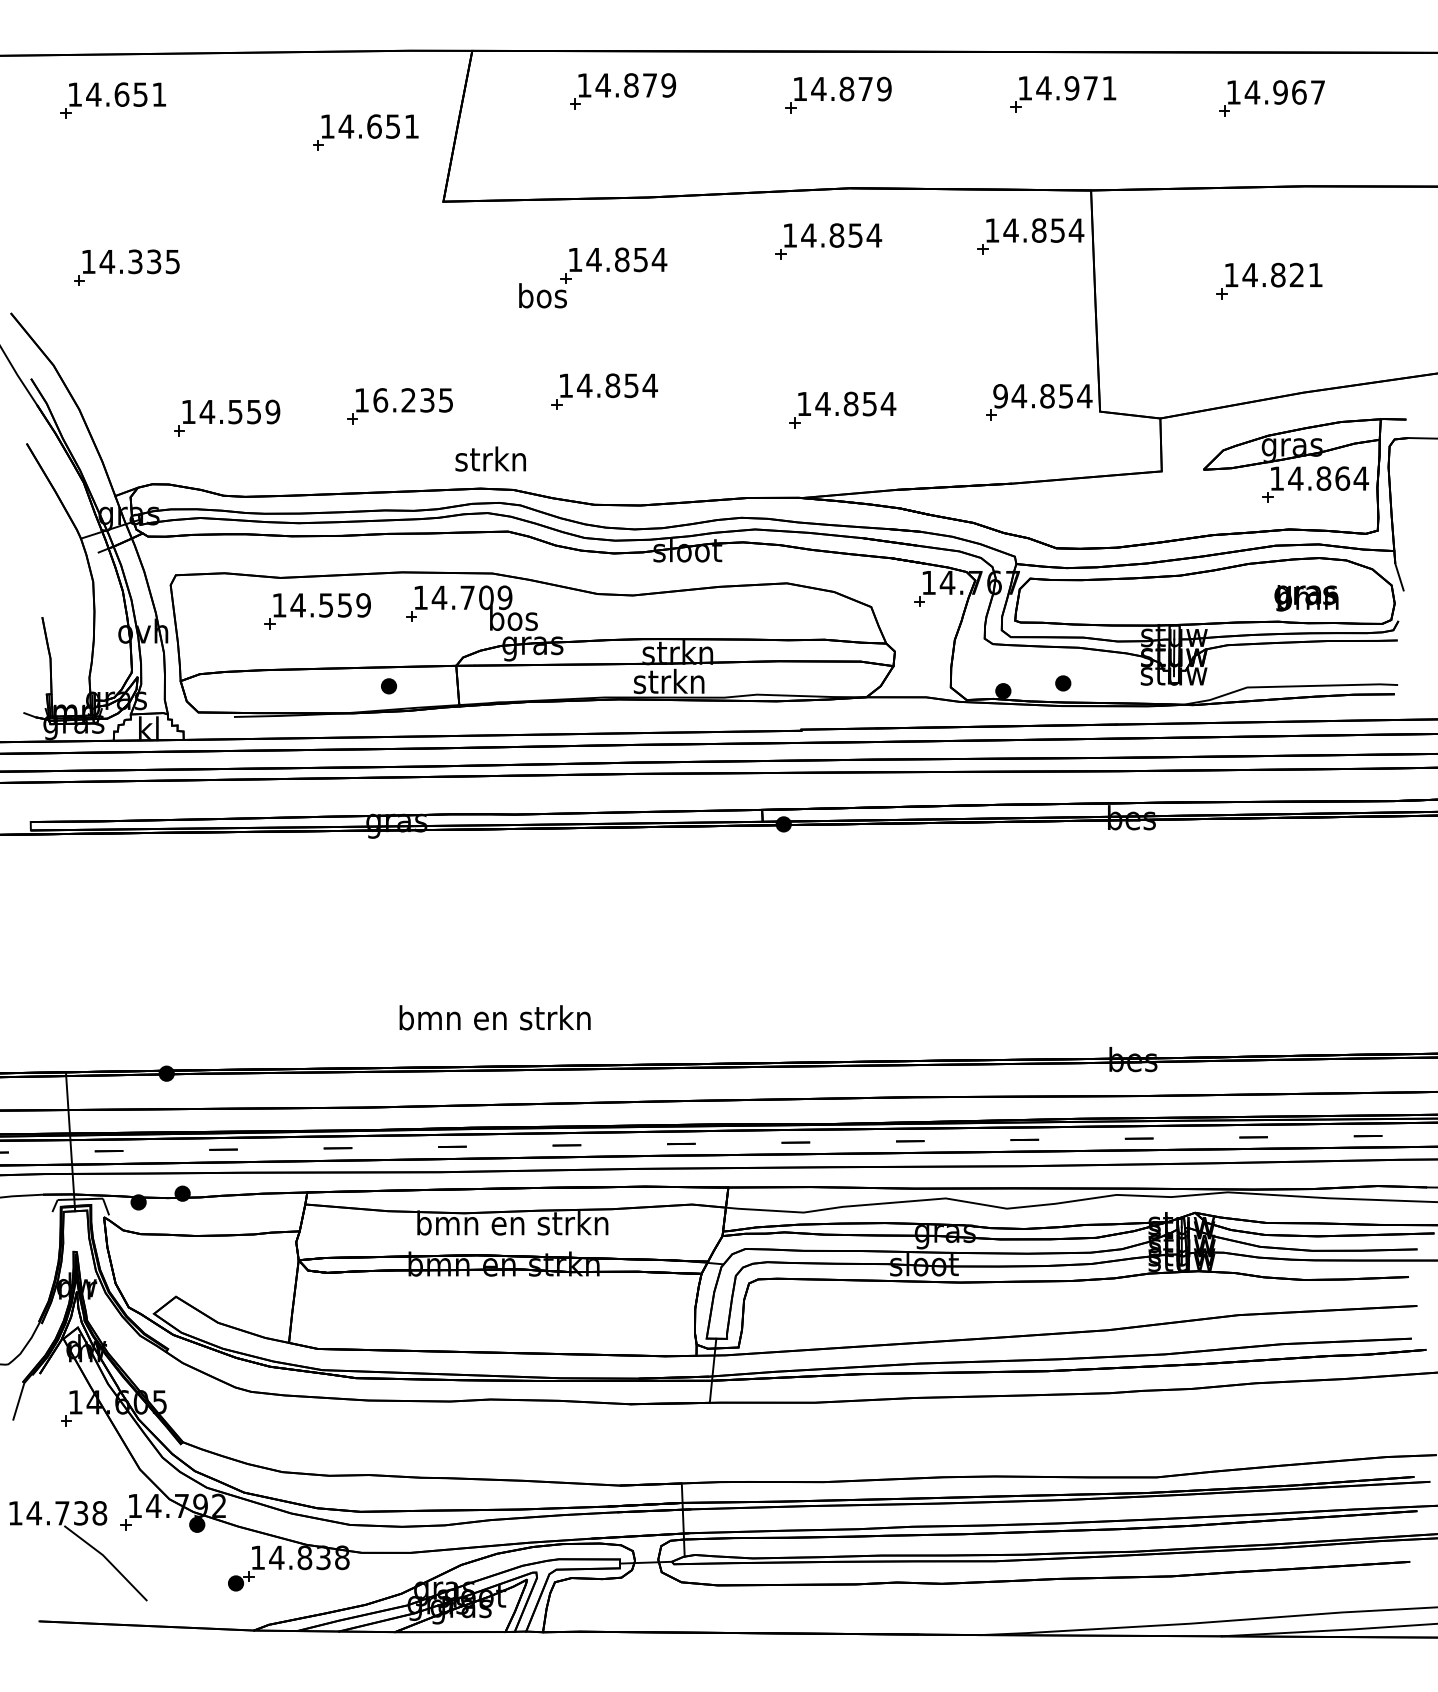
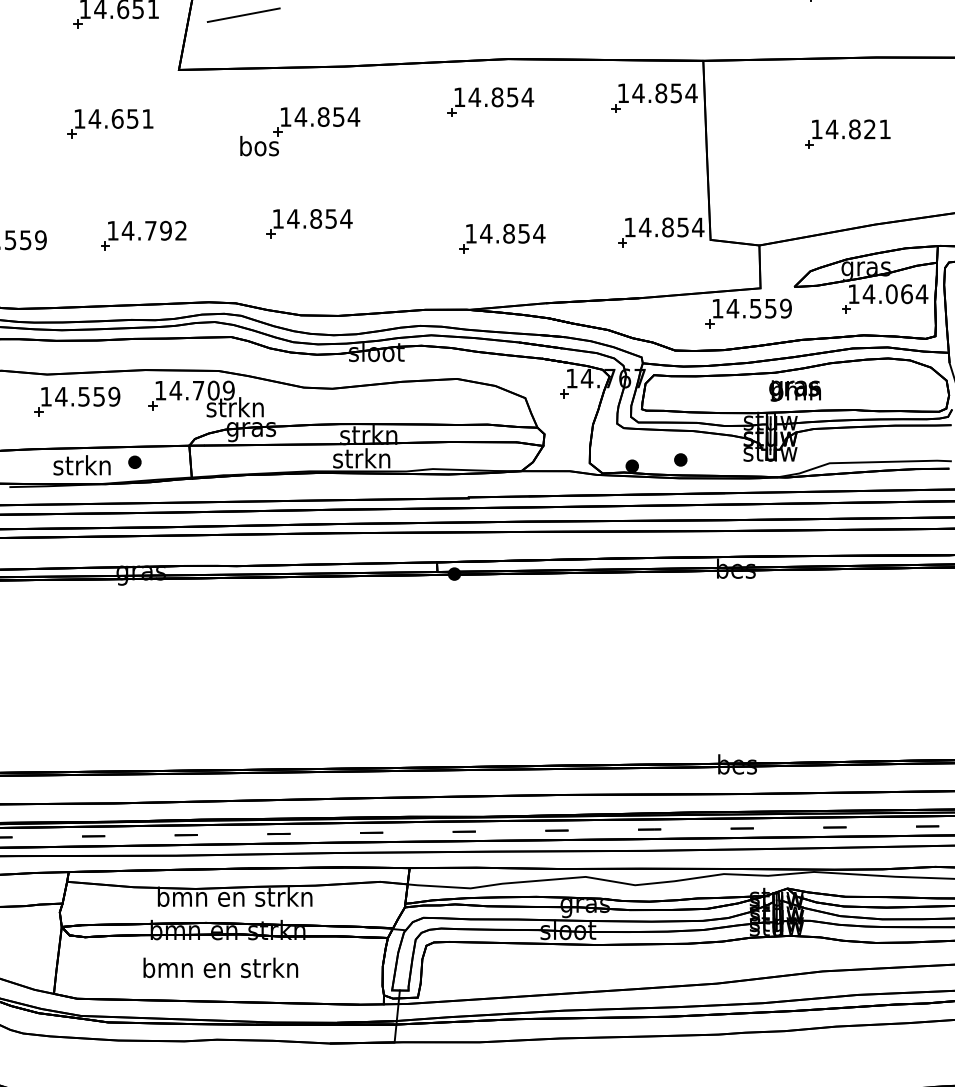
line: (523, 133) -> (243, 14), added
part: (358, 268) -> (110, 124), added
text: (1000, 396) -> (629, 227), 94.854 -> 14.854
text: (412, 400) -> (153, 230), 16.235 -> 14.792
text: (490, 458) -> (81, 464), moved
text: (1323, 478) -> (891, 294), 14.864 -> 14.064
part: (1147, 502) -> (748, 313), added
text: (1306, 598) -> (795, 391), moved
text: (512, 617) -> (234, 406), bos -> strkn
text: (494, 1017) -> (220, 967), moved

